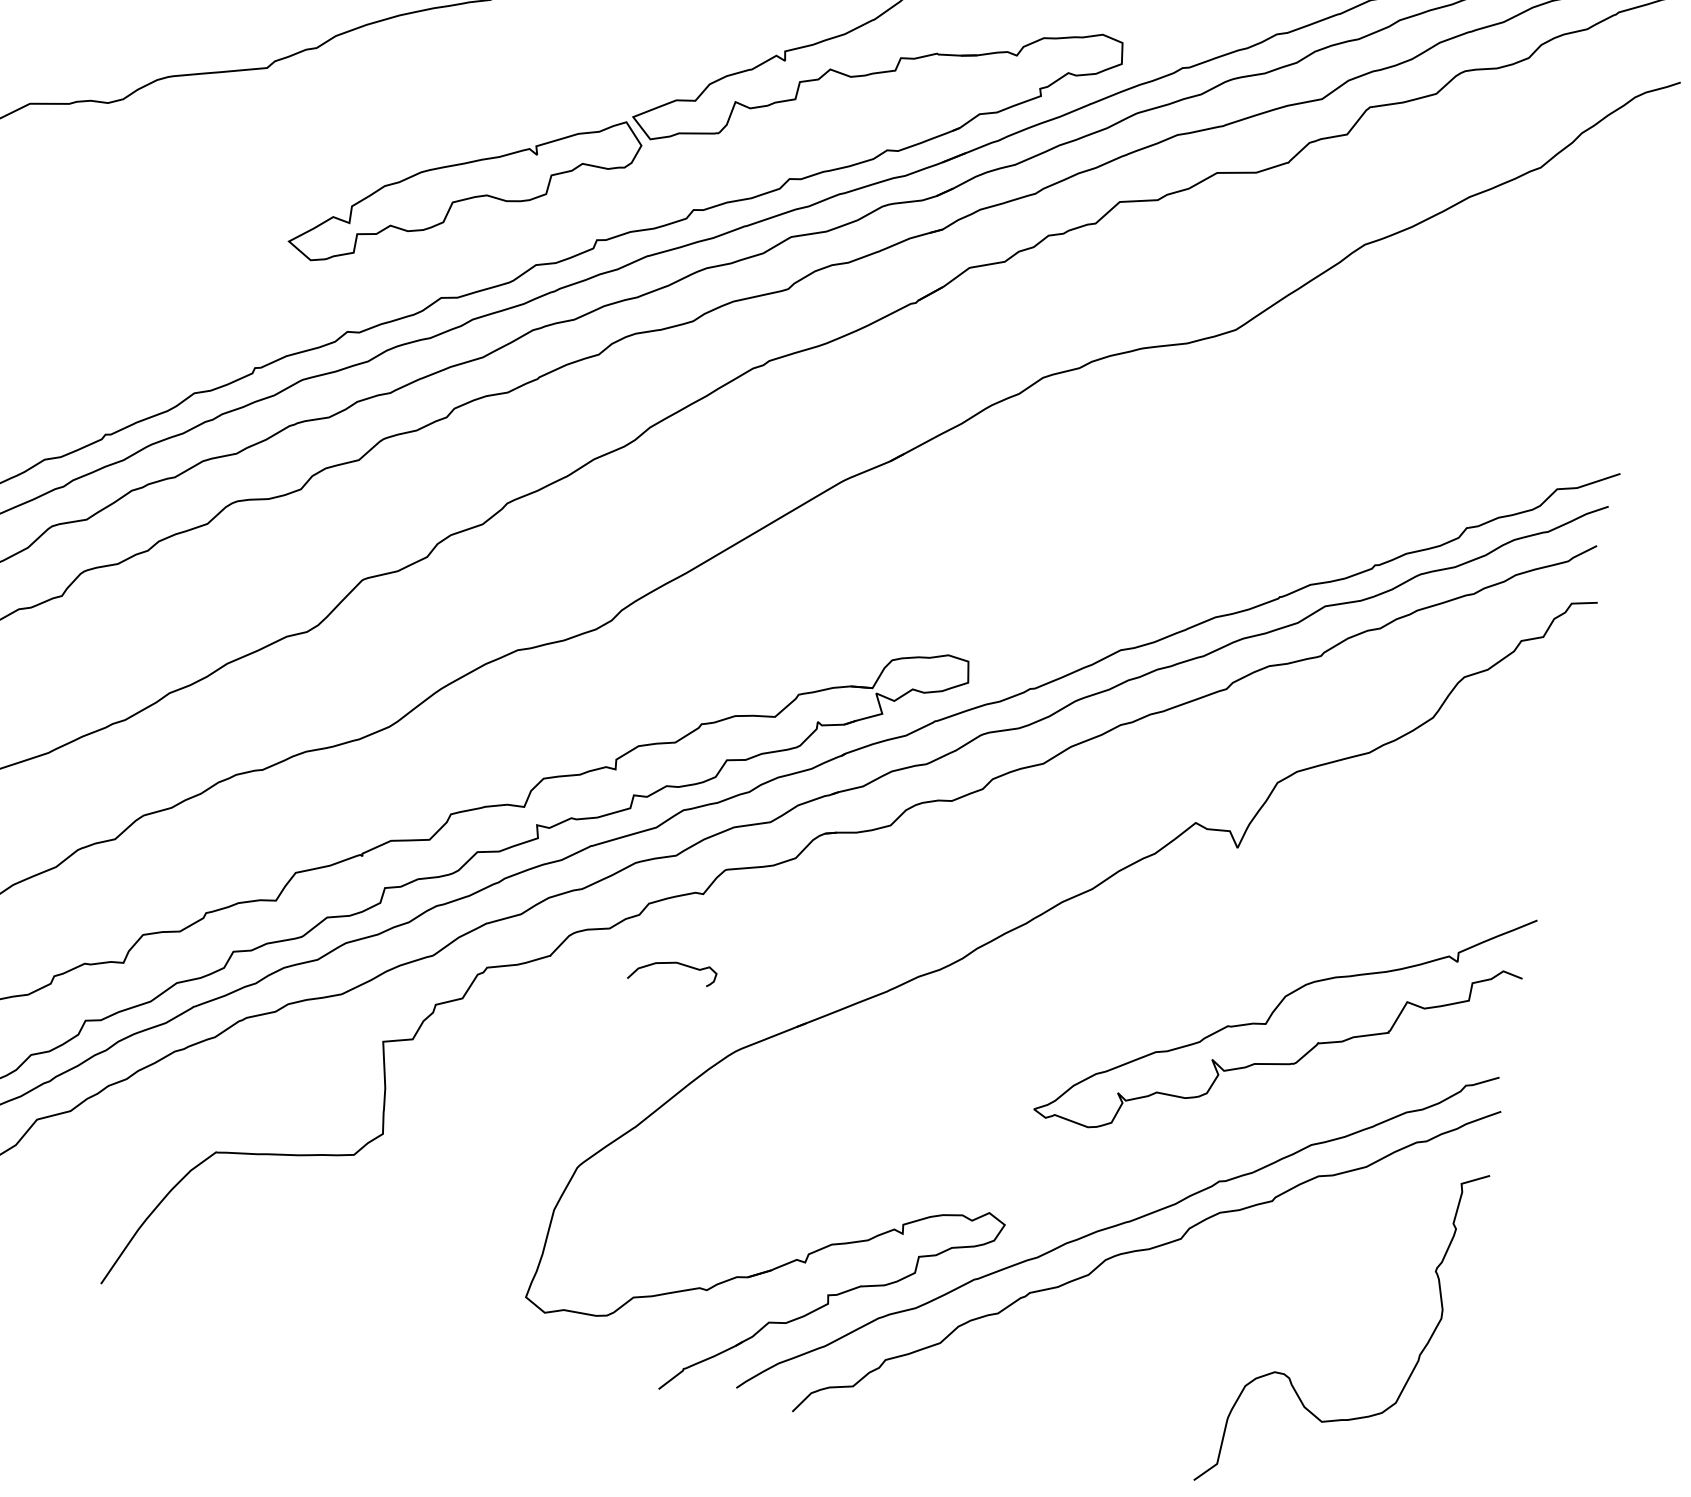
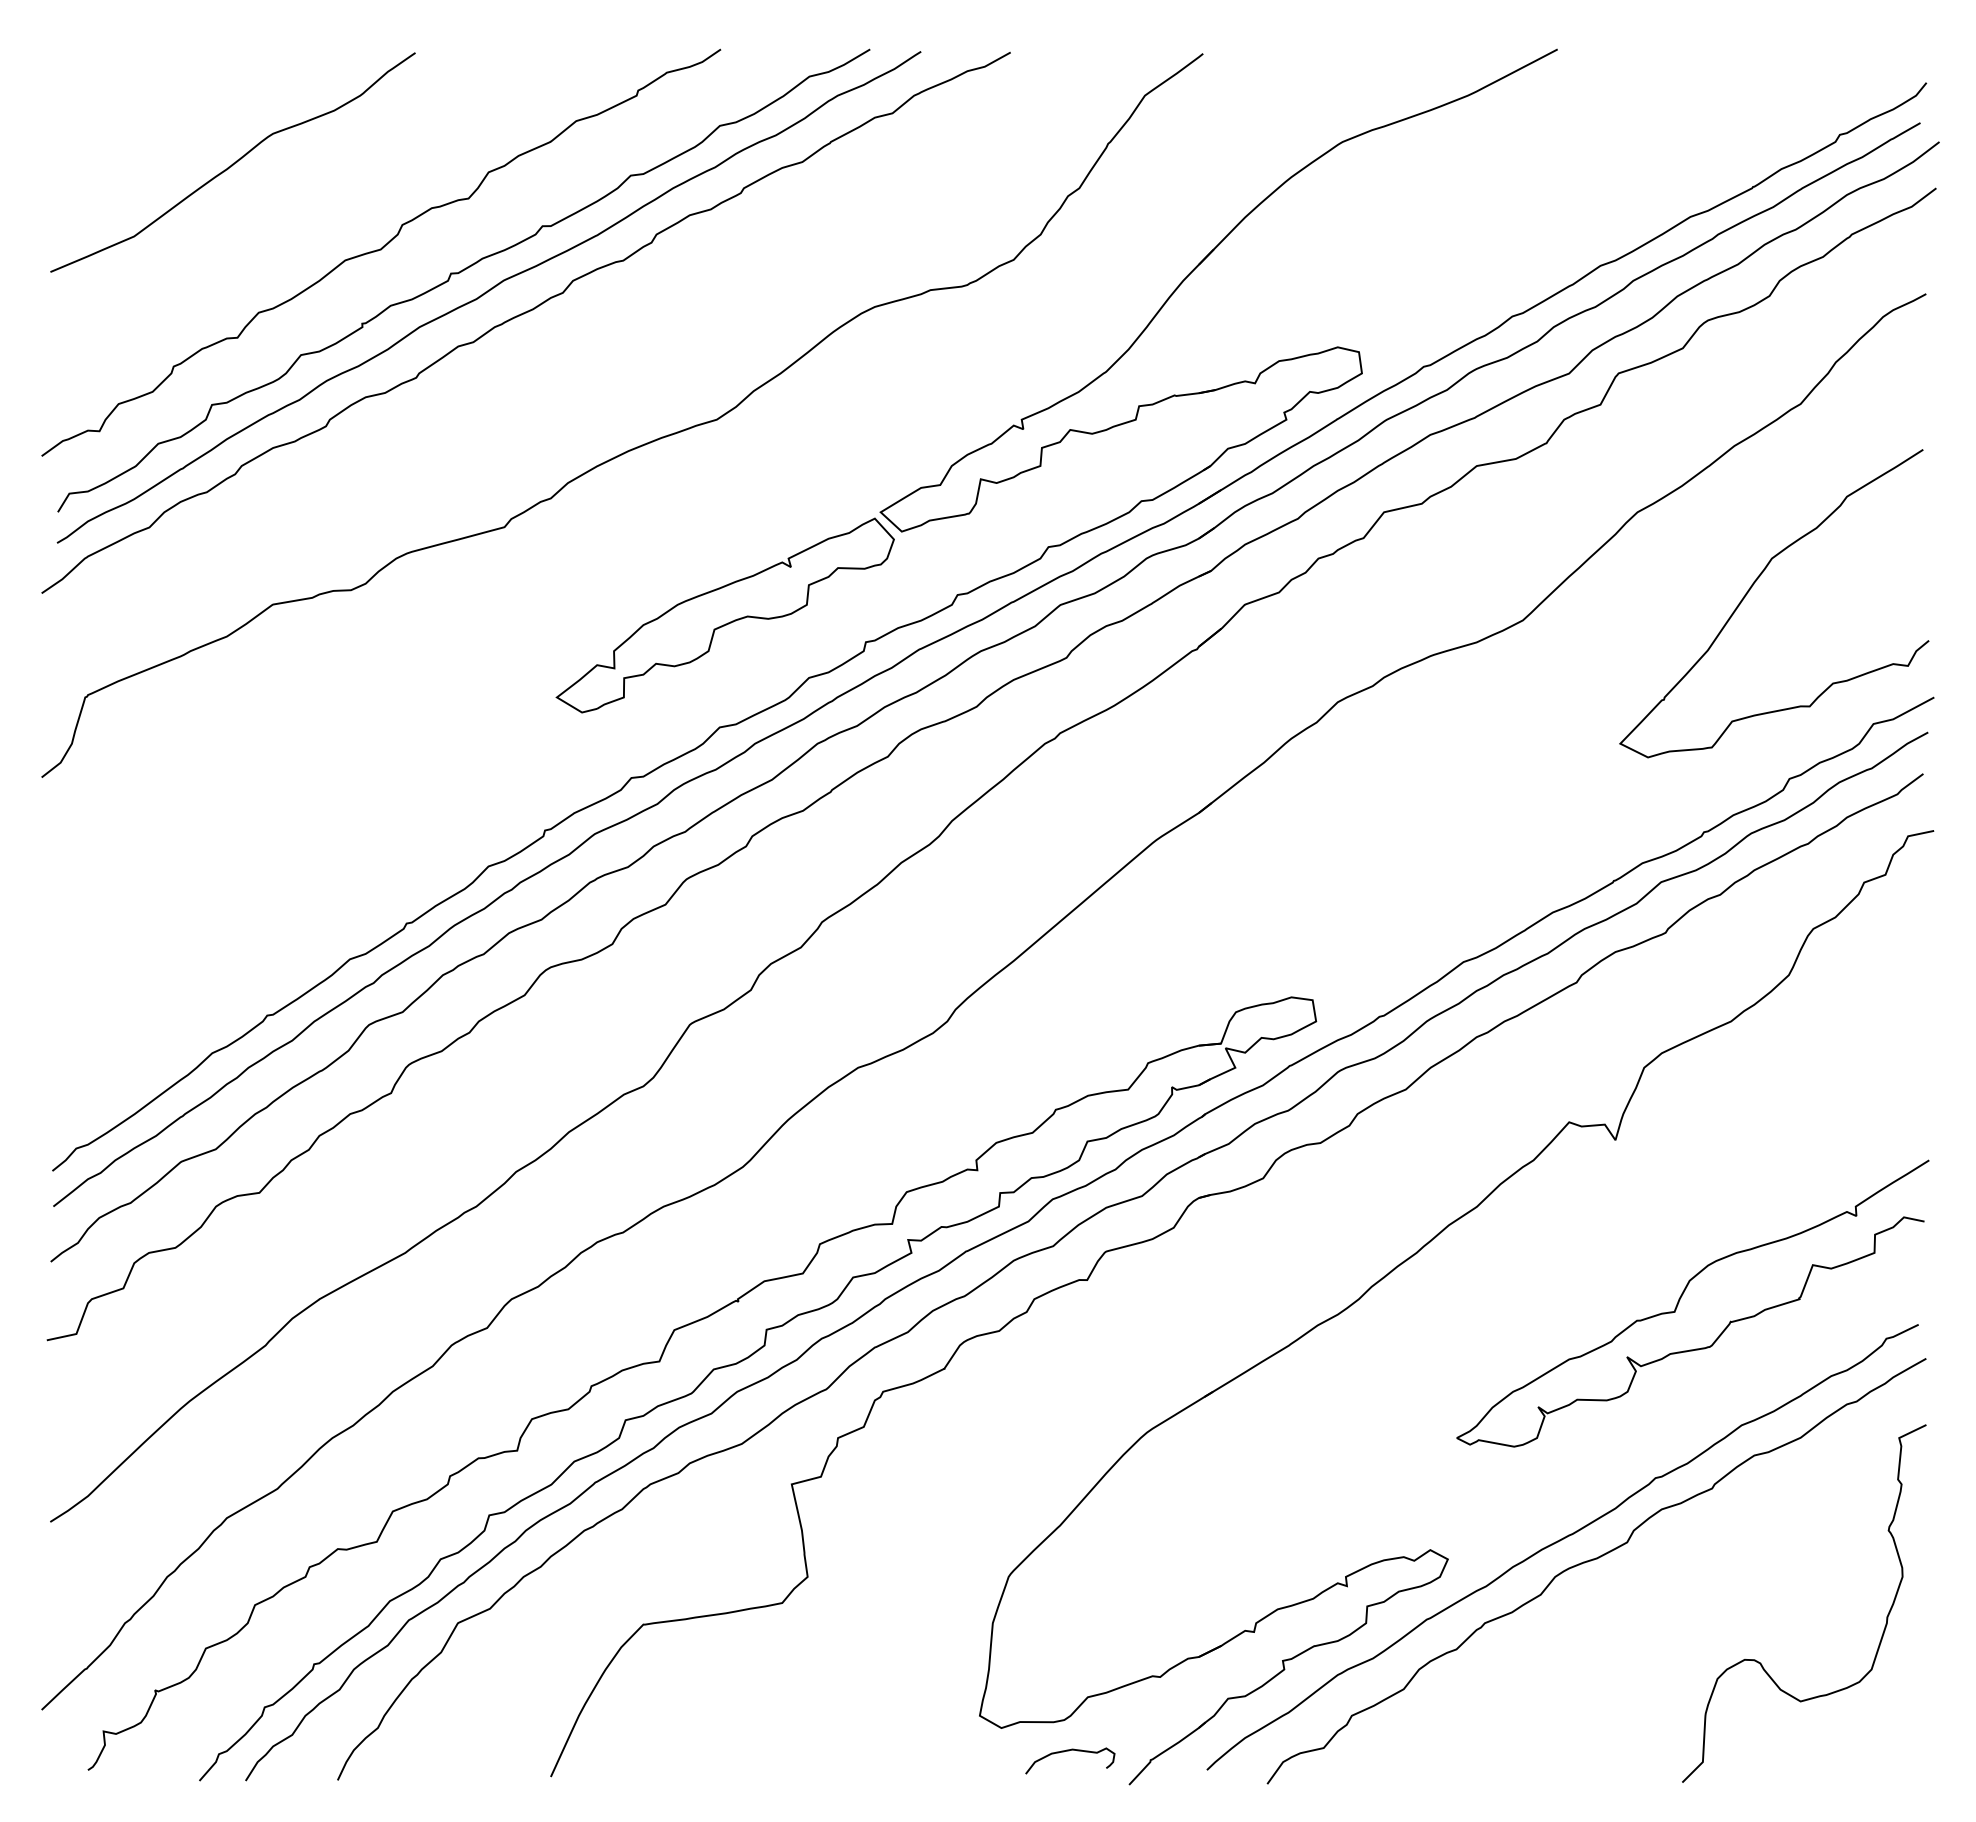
curve: (1463, 336) -> (1752, 587), added
curve: (673, 964) -> (1069, 1751), moved

